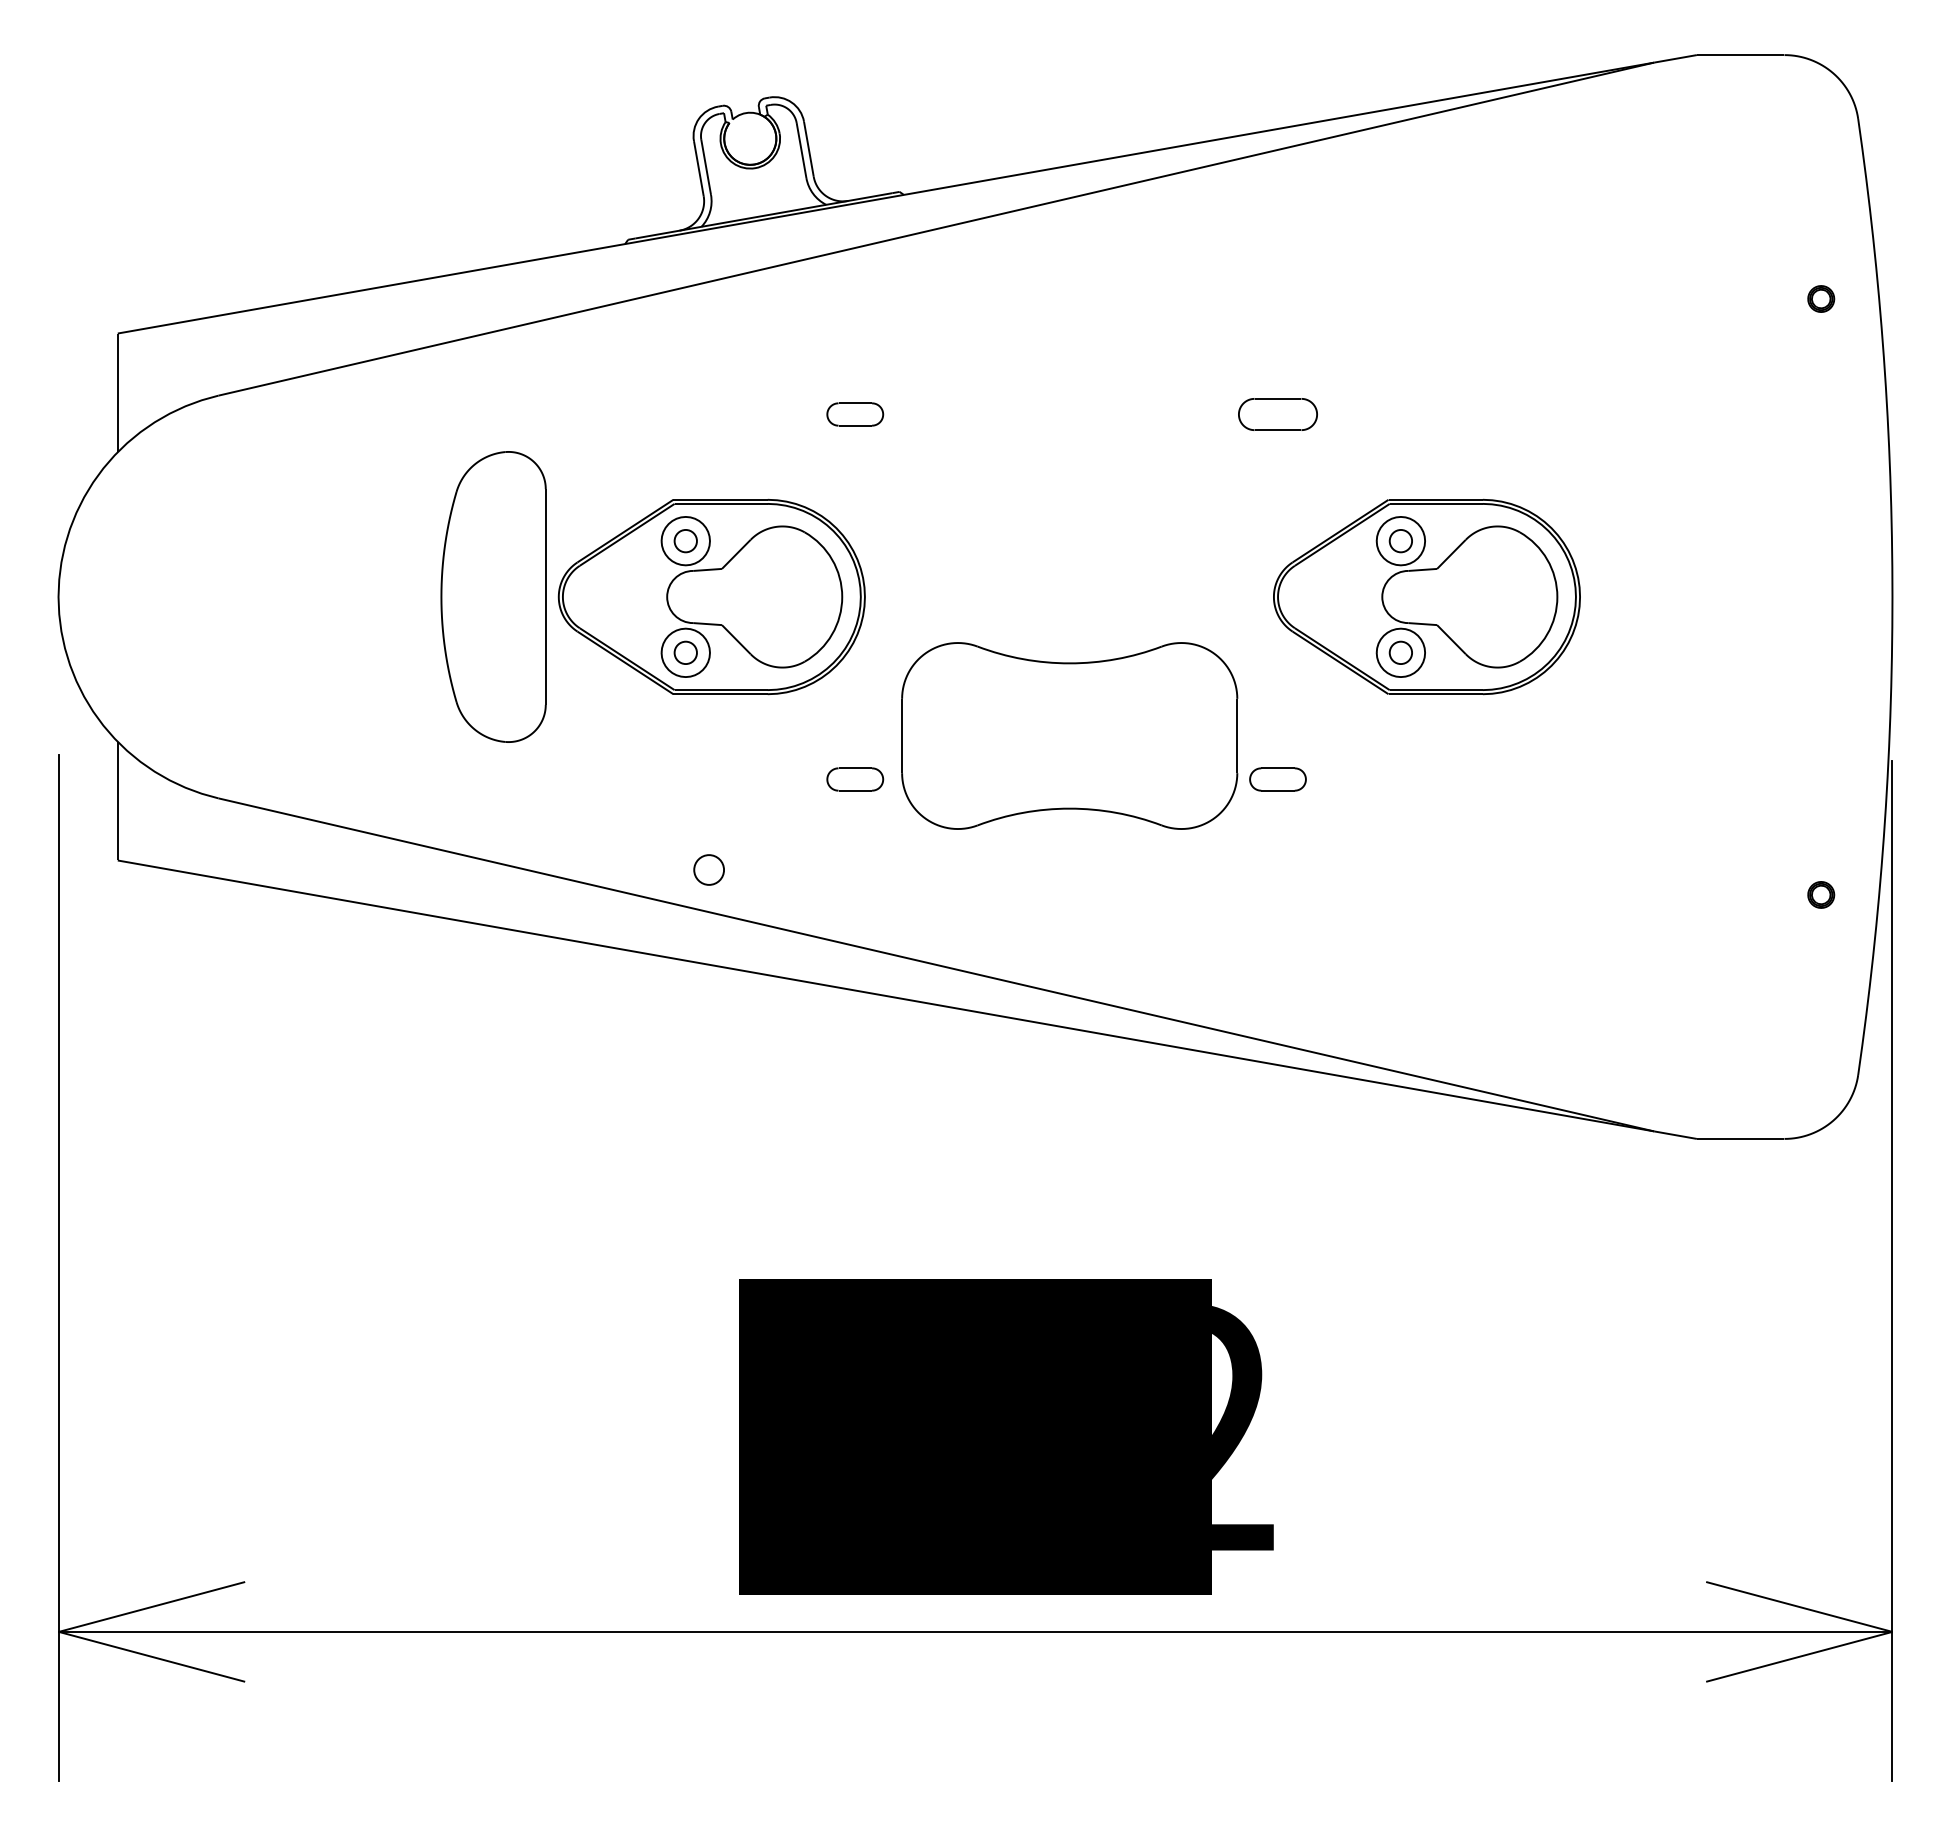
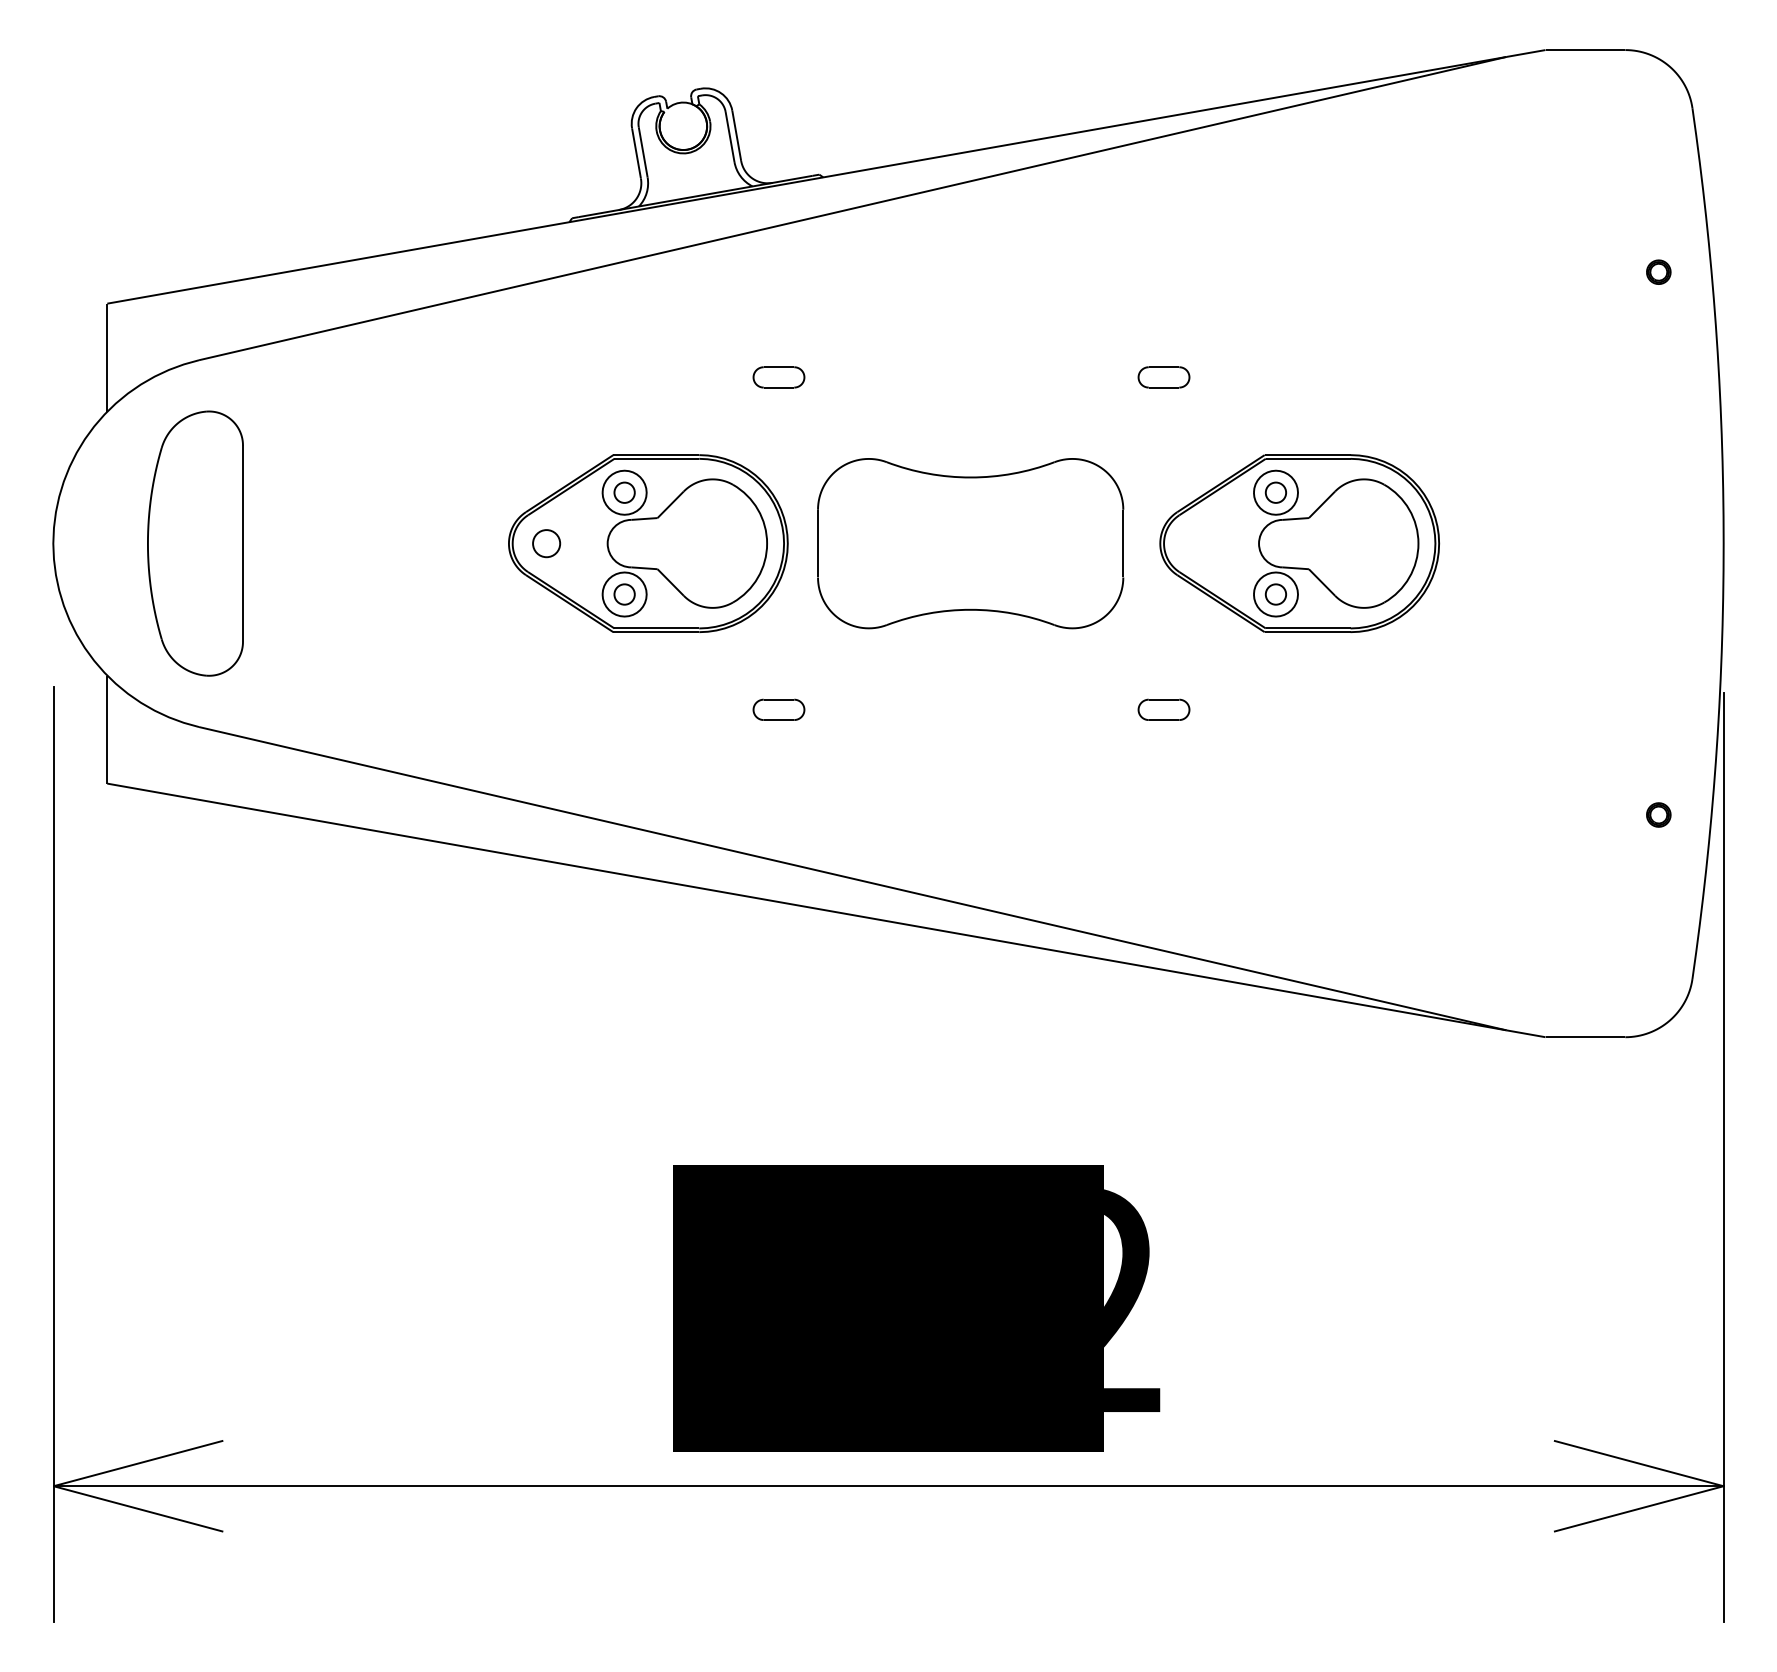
part: (1277, 414) -> (1163, 377), size x0.71
part: (493, 596) -> (195, 543), moved
part: (1069, 735) -> (970, 543), moved
circle: (708, 869) -> (546, 543), moved

